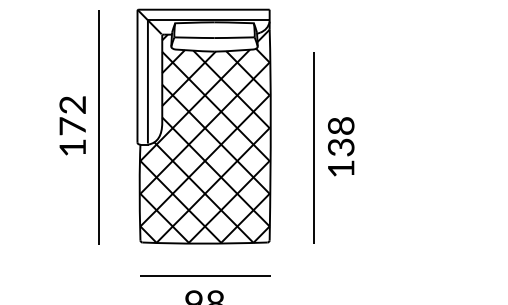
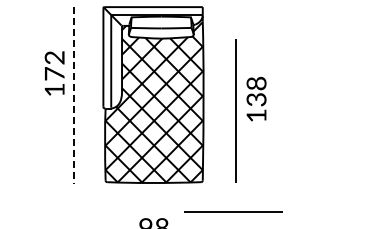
text: (72, 125) -> (54, 73), moved
line: (99, 127) -> (74, 95), solid -> dashed
text: (341, 147) -> (256, 99), moved
line: (205, 274) -> (233, 211), moved

